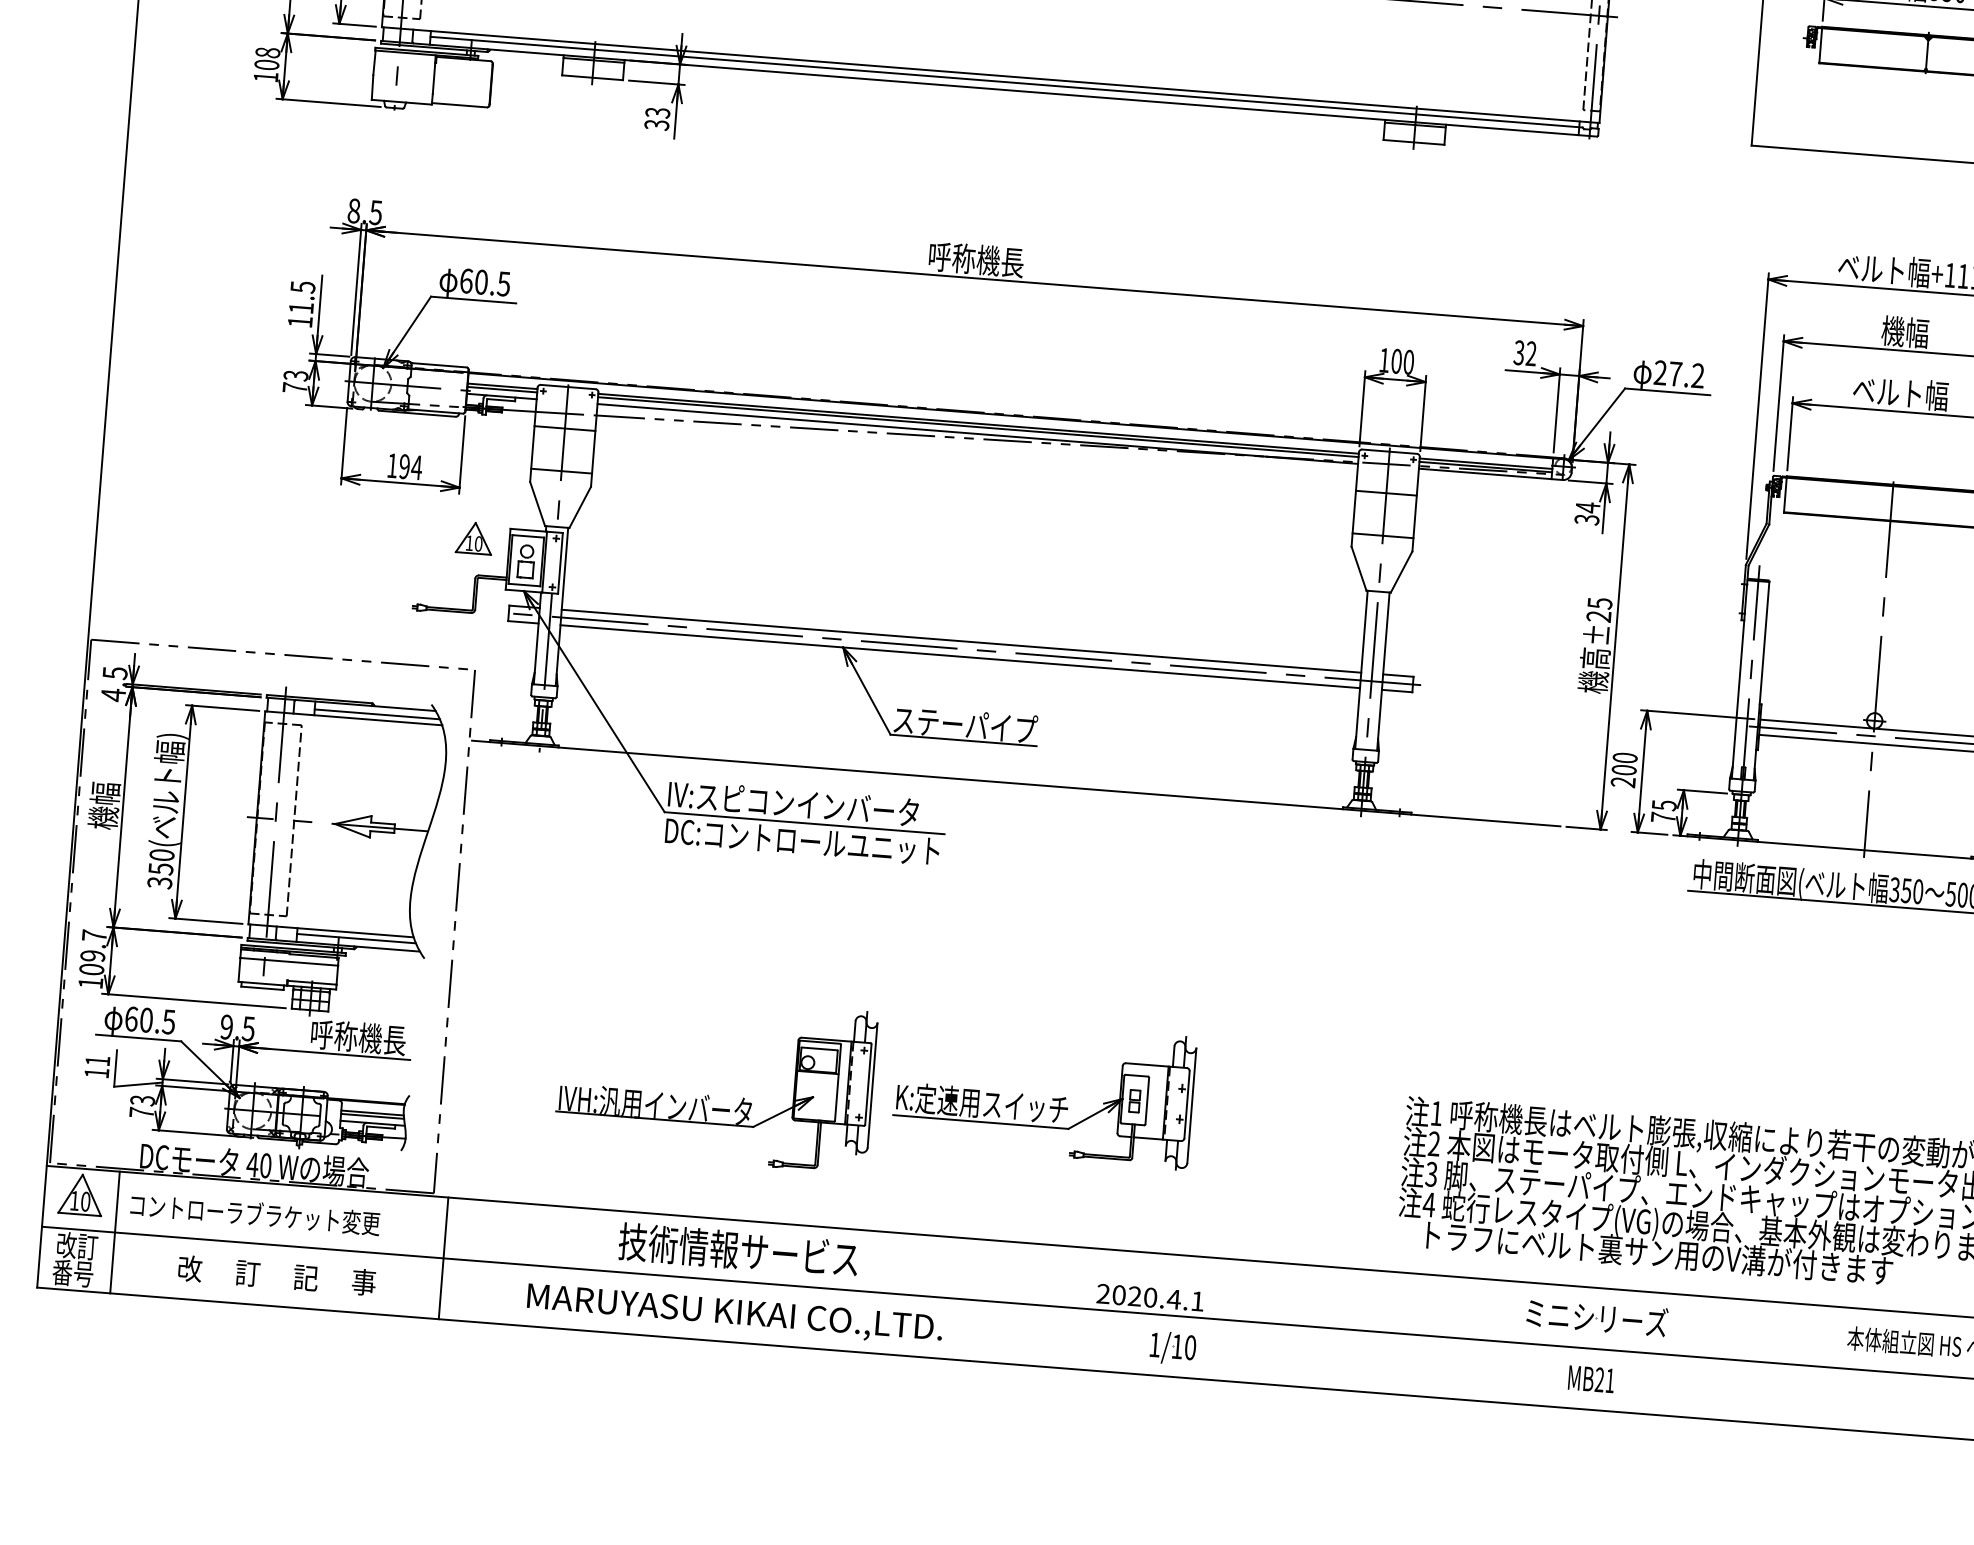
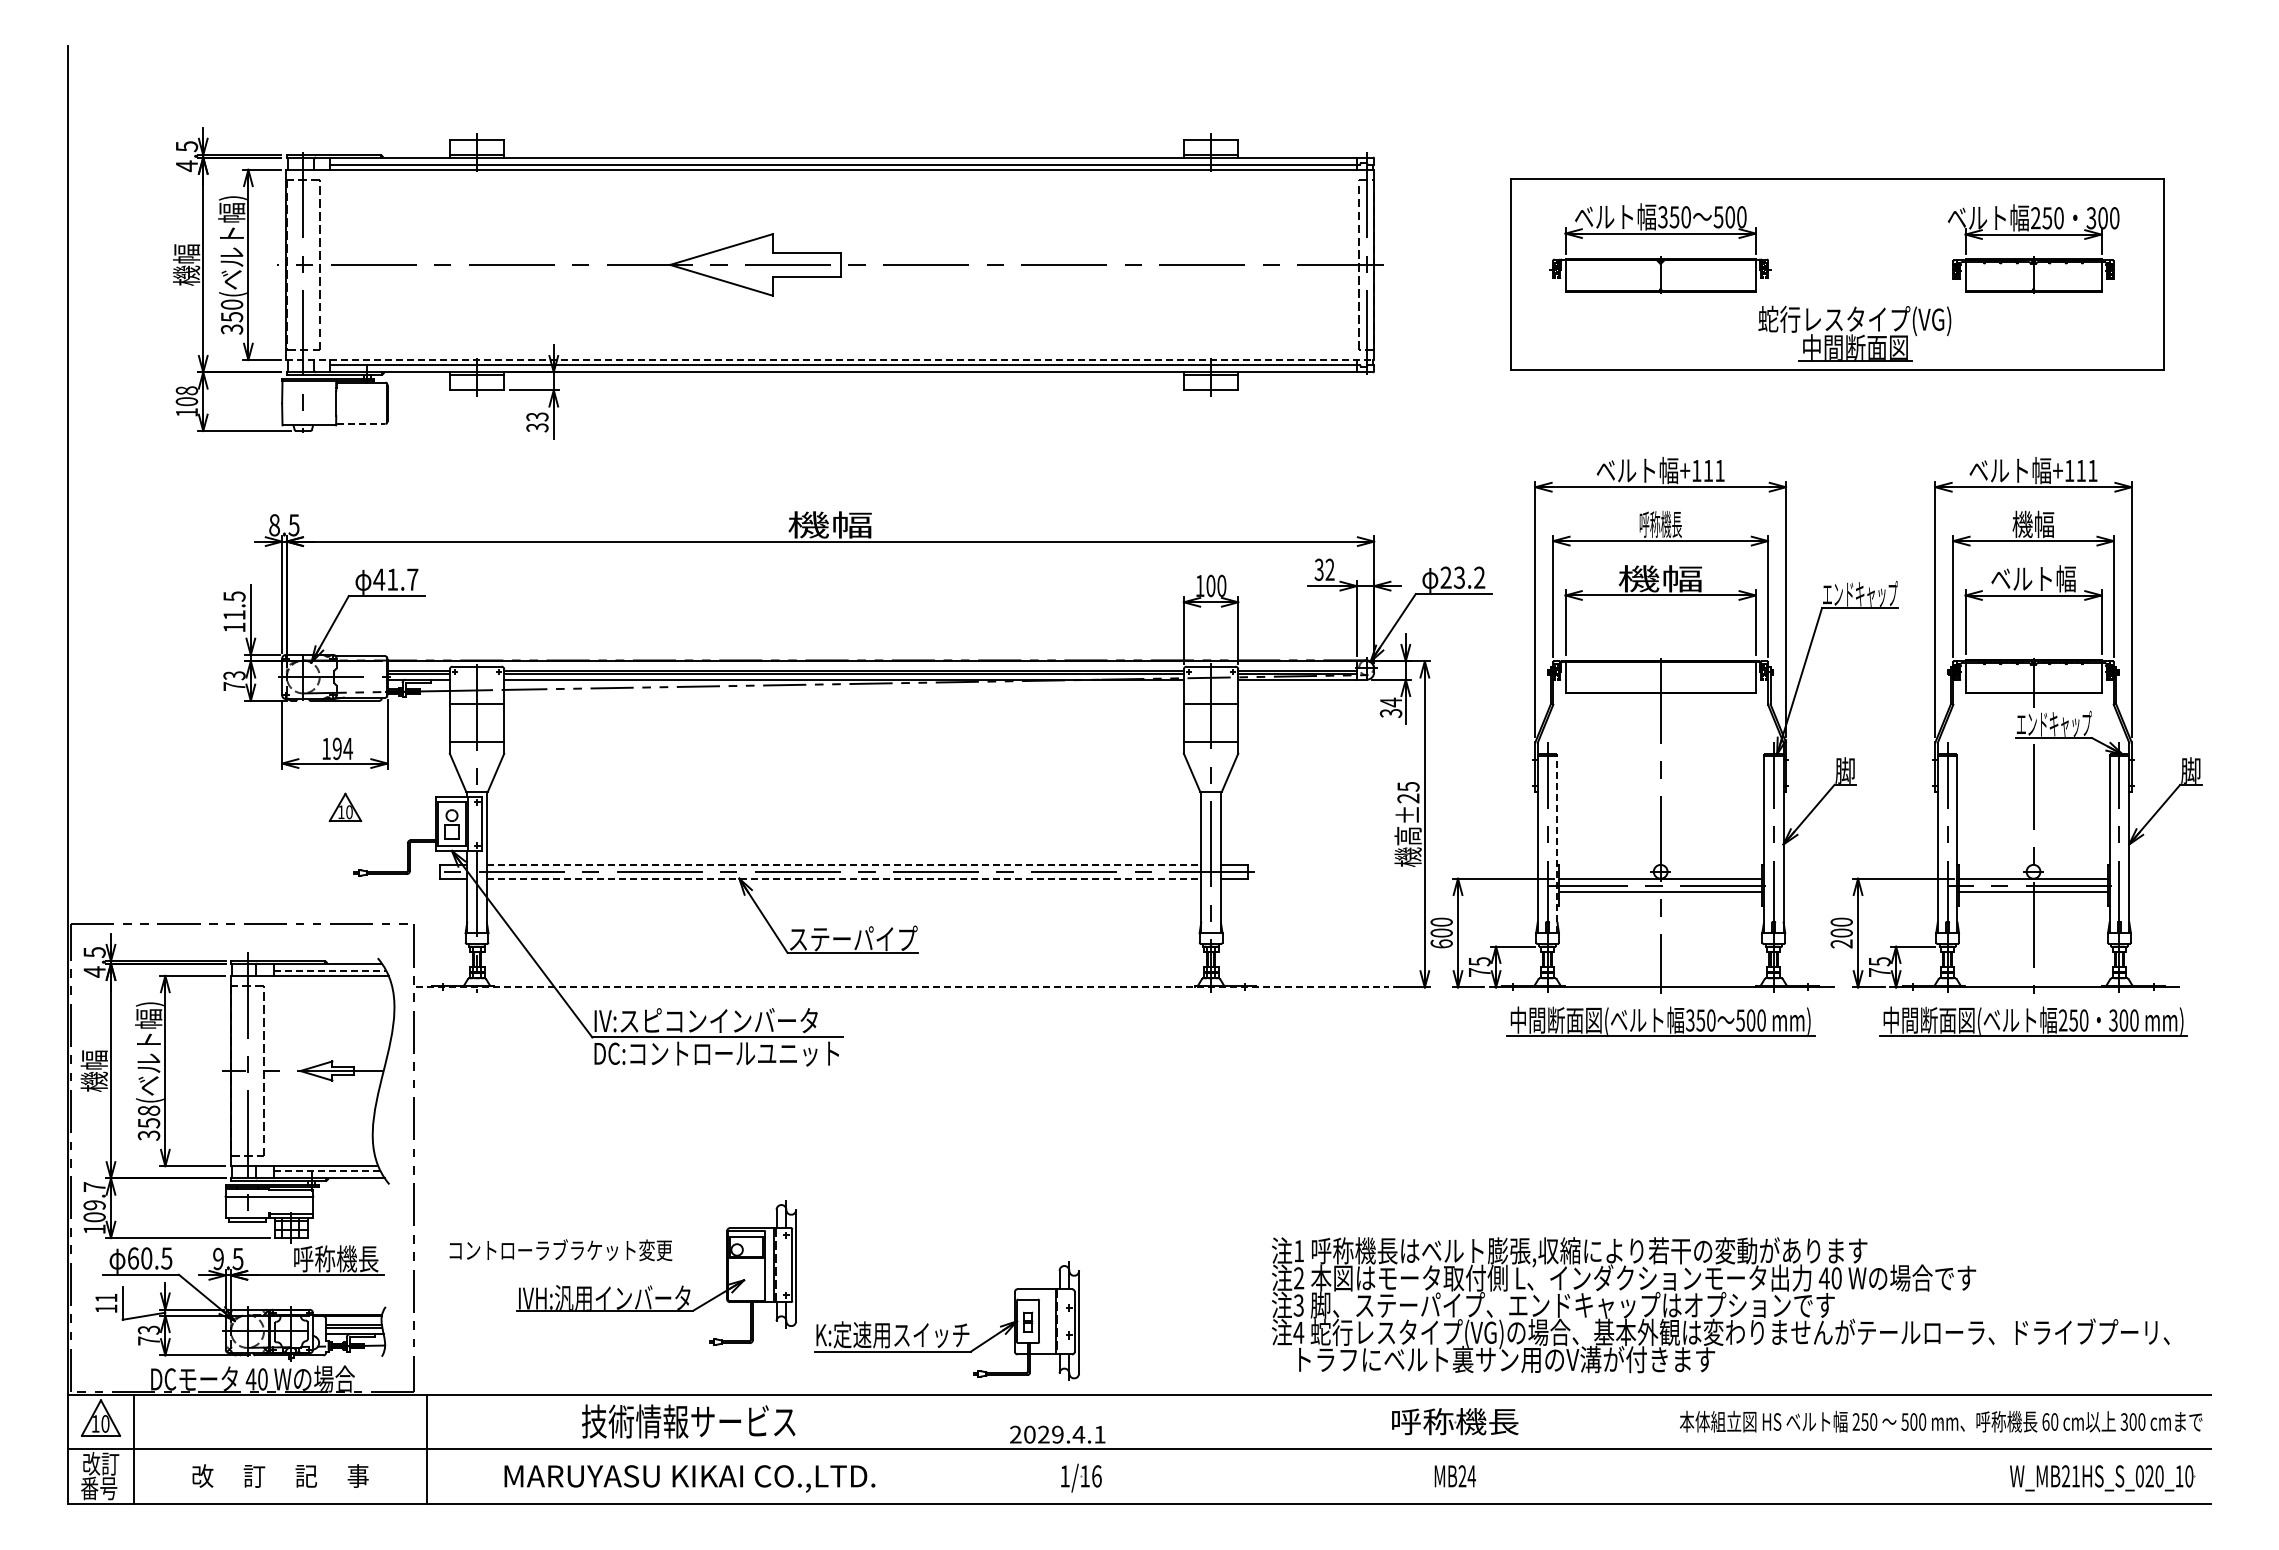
line: (990, 75) -> (830, 360), solid -> dashed
line: (460, 104) -> (361, 423), solid -> dashed
text: (976, 259) -> (830, 524), 呼称機長 -> 機幅
text: (484, 282) -> (395, 579), 60.5 -> 41.7
text: (1905, 331) -> (1660, 523), 機幅 -> 呼称機長
text: (1675, 373) -> (1459, 577), 27.2 -> 23.2
text: (1900, 392) -> (1660, 578), ベルト幅 -> 機幅
part: (474, 537) -> (345, 806), moved
line: (962, 640) -> (844, 864), solid -> dashed
line: (960, 656) -> (844, 878), solid -> dashed
line: (1761, 681) -> (1557, 844), solid -> dashed
line: (377, 714) -> (330, 970), solid -> dashed
text: (1623, 781) -> (1441, 943), 200 -> 600
line: (1017, 783) -> (903, 987), solid -> dashed
text: (161, 854) -> (148, 1110), 350( -> 358(
line: (356, 938) -> (327, 1171), solid -> dashed
part: (1052, 1098) -> (954, 1325), moved
text: (254, 1214) -> (560, 1250), moved
text: (1150, 1297) -> (1057, 1434), 2020.4.1 -> 2029.4.1
text: (1596, 1317) -> (1455, 1421), ミニシリーズ -> 呼称機長
text: (1190, 1347) -> (1096, 1476), 1/10 -> 1/16
text: (1609, 1380) -> (1471, 1476), MB21 -> MB24

